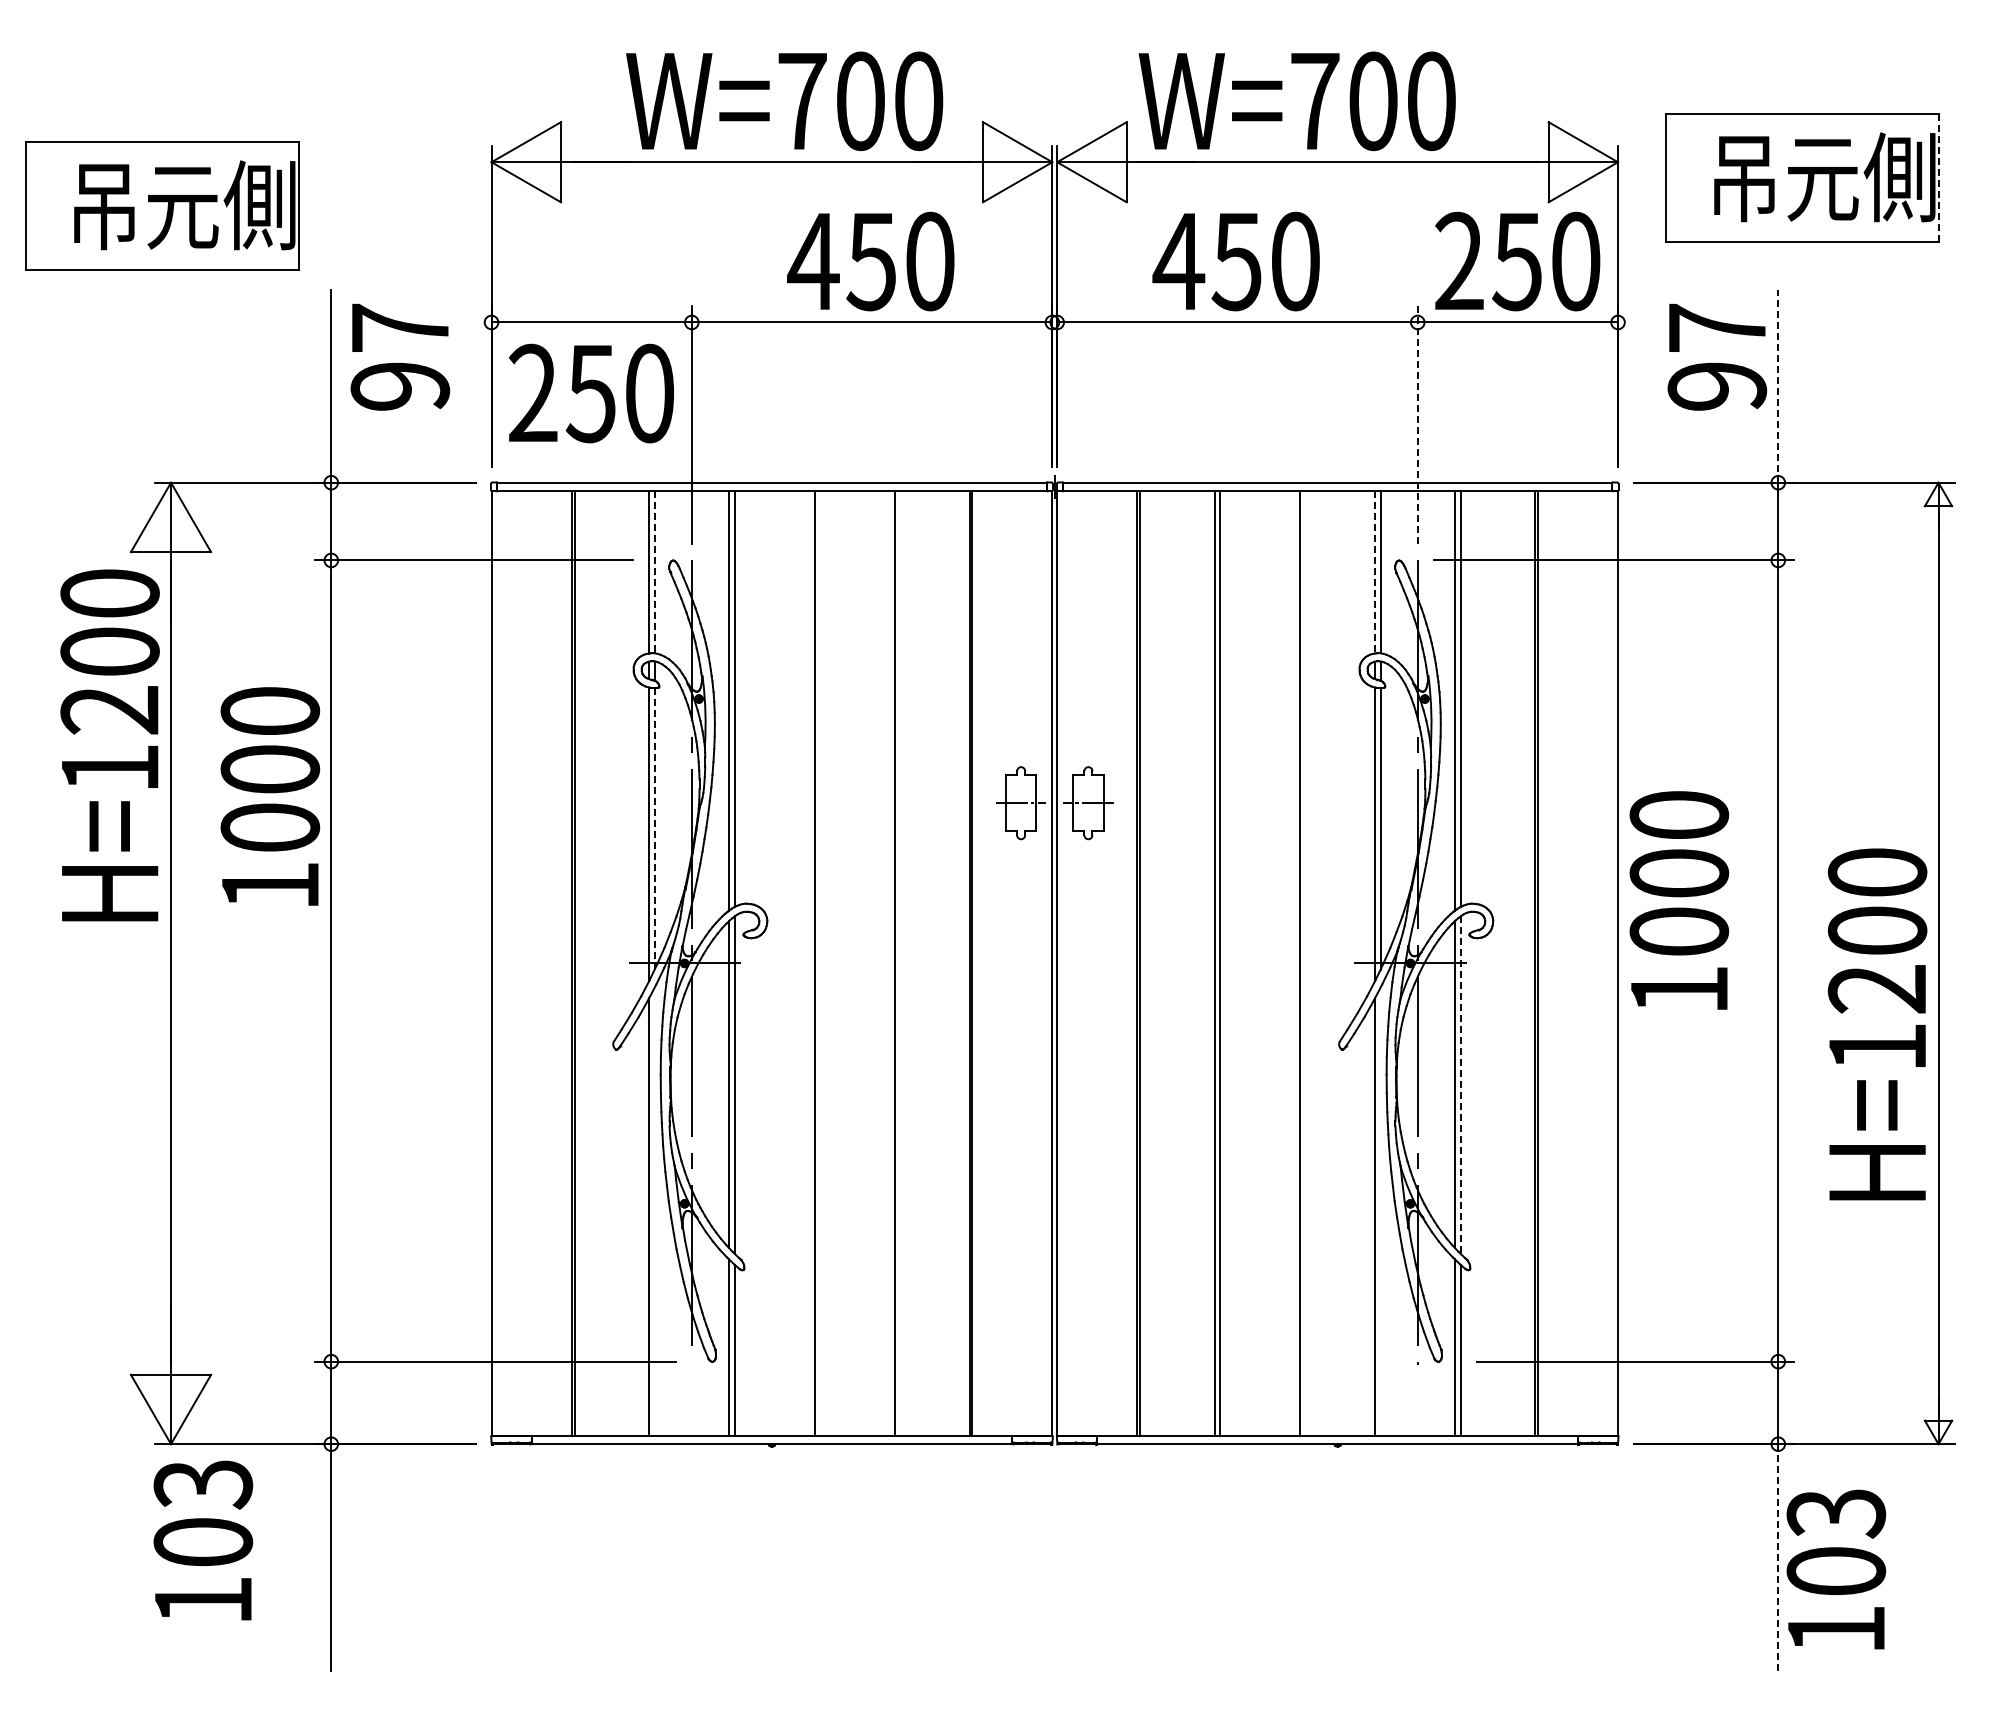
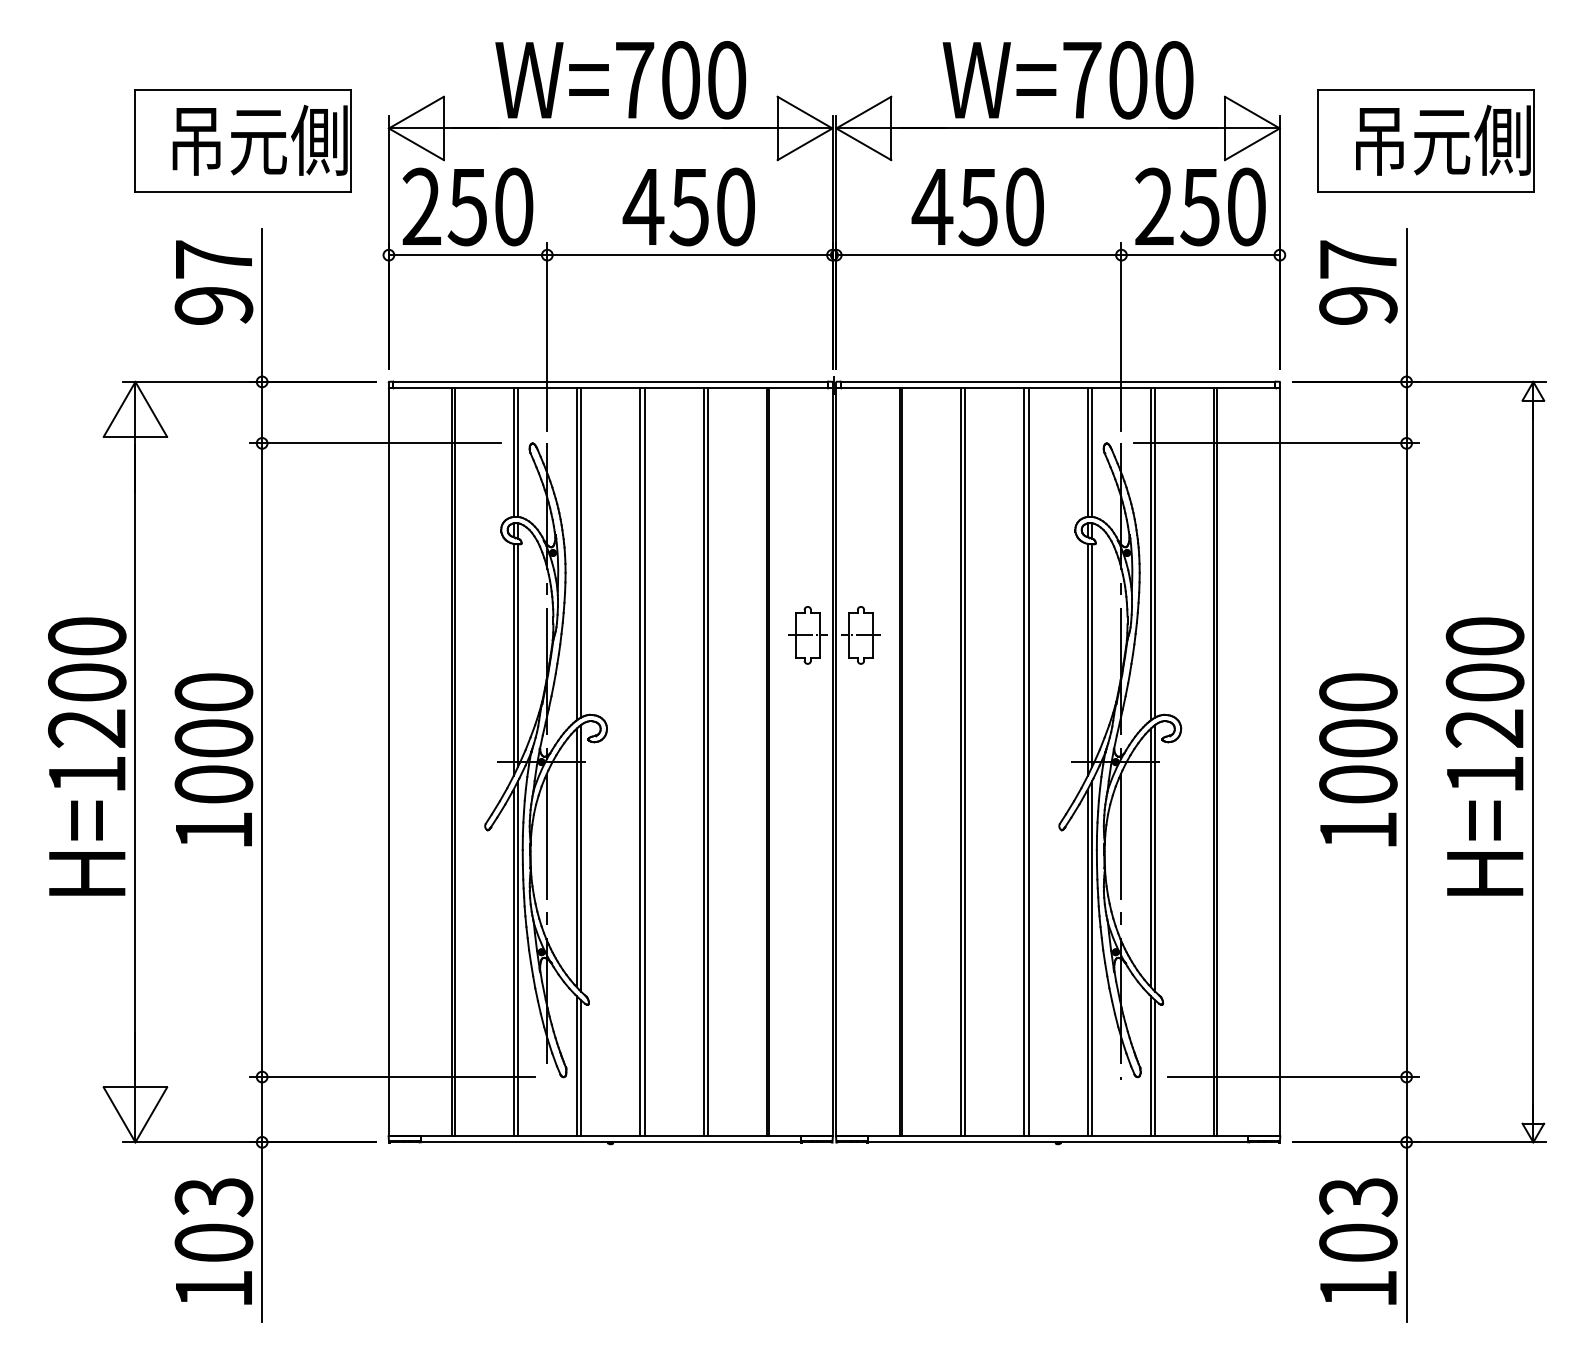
text: (1296, 100) -> (1067, 79), moved
line: (1939, 178) -> (1534, 141), dashed -> solid
part: (162, 205) -> (242, 140), moved
text: (400, 356) -> (214, 282), moved
line: (1778, 385) -> (1406, 305), dashed -> solid
text: (591, 393) -> (467, 206), moved
line: (1417, 425) -> (1121, 336), dashed -> solid
line: (654, 572) -> (517, 452), dashed -> solid
line: (1374, 572) -> (1087, 452), dashed -> solid
text: (109, 745) -> (86, 756), moved
text: (270, 796) -> (214, 759), moved
line: (654, 828) -> (517, 655), dashed -> solid
text: (1679, 900) -> (1358, 759), moved
line: (809, 963) -> (640, 762), added
line: (889, 963) -> (703, 762), added
line: (1294, 963) -> (1023, 762), added
text: (1877, 1024) -> (1485, 756), moved
line: (1460, 1085) -> (1155, 858), dashed -> solid
line: (654, 1211) -> (517, 958), added
line: (1380, 1211) -> (1092, 958), added
text: (203, 1540) -> (214, 1241), moved
line: (1778, 1557) -> (1406, 1231), dashed -> solid
text: (1836, 1569) -> (1358, 1241), moved

